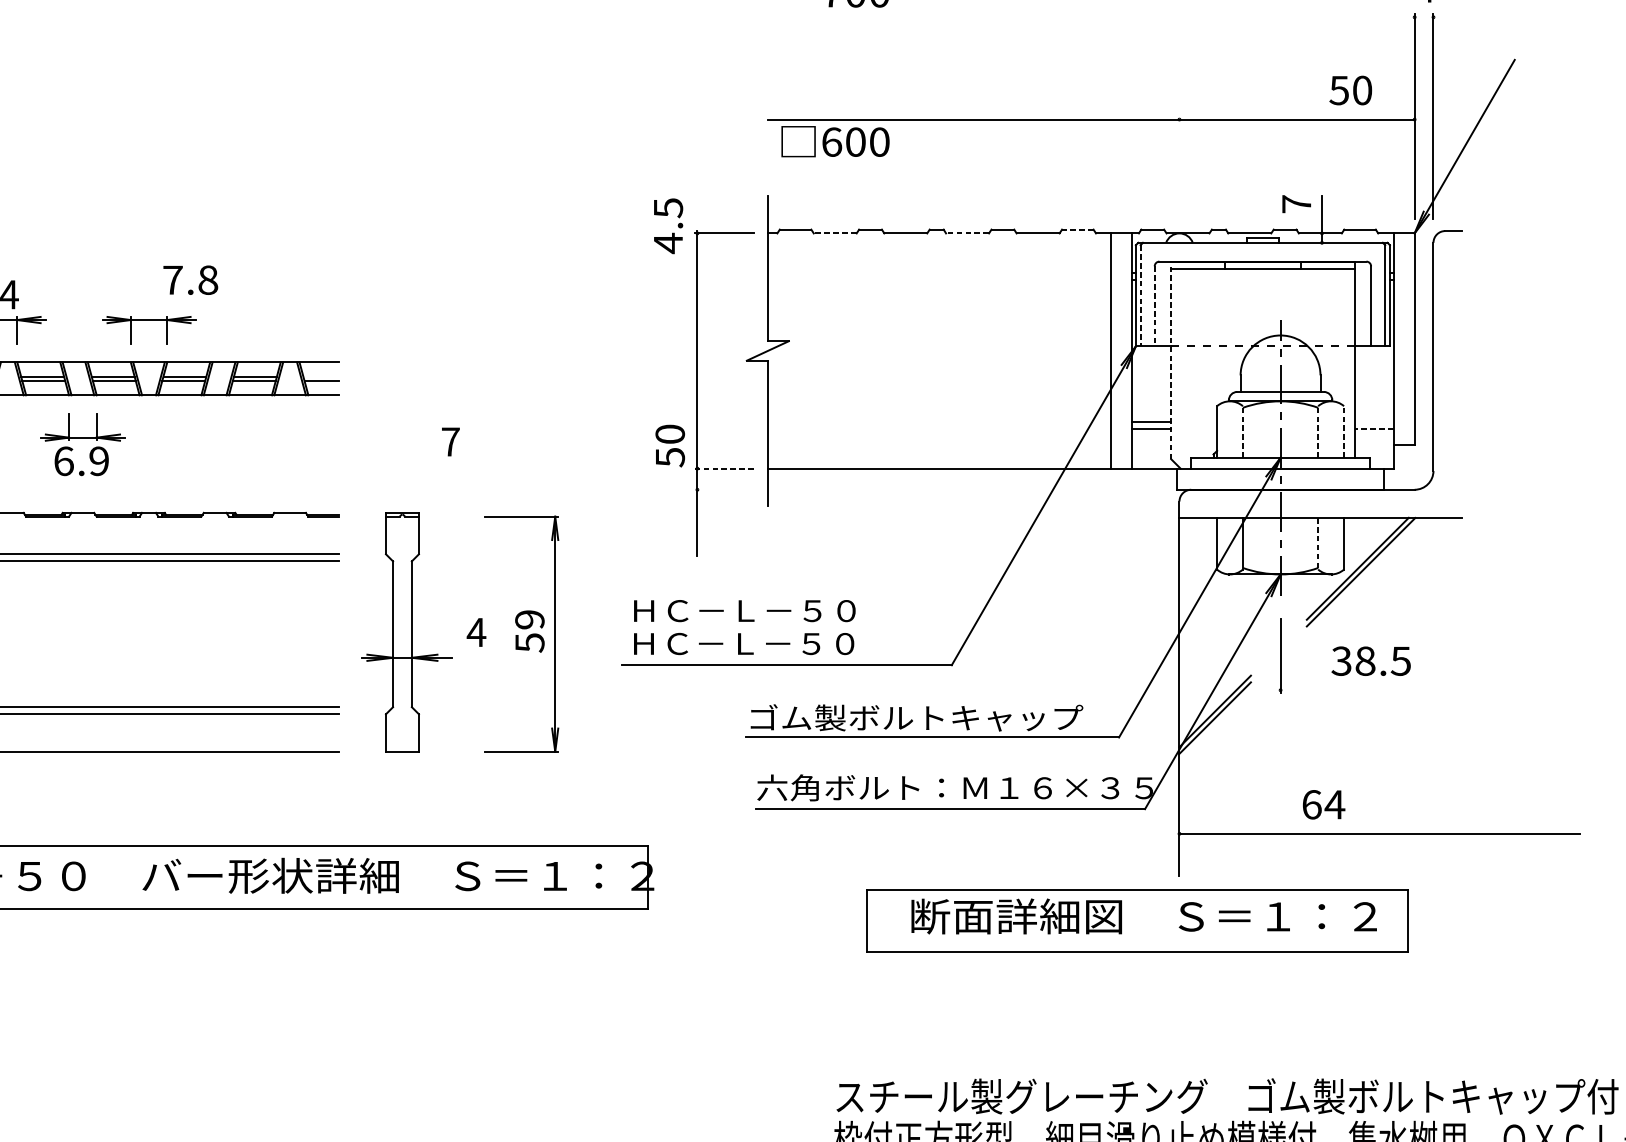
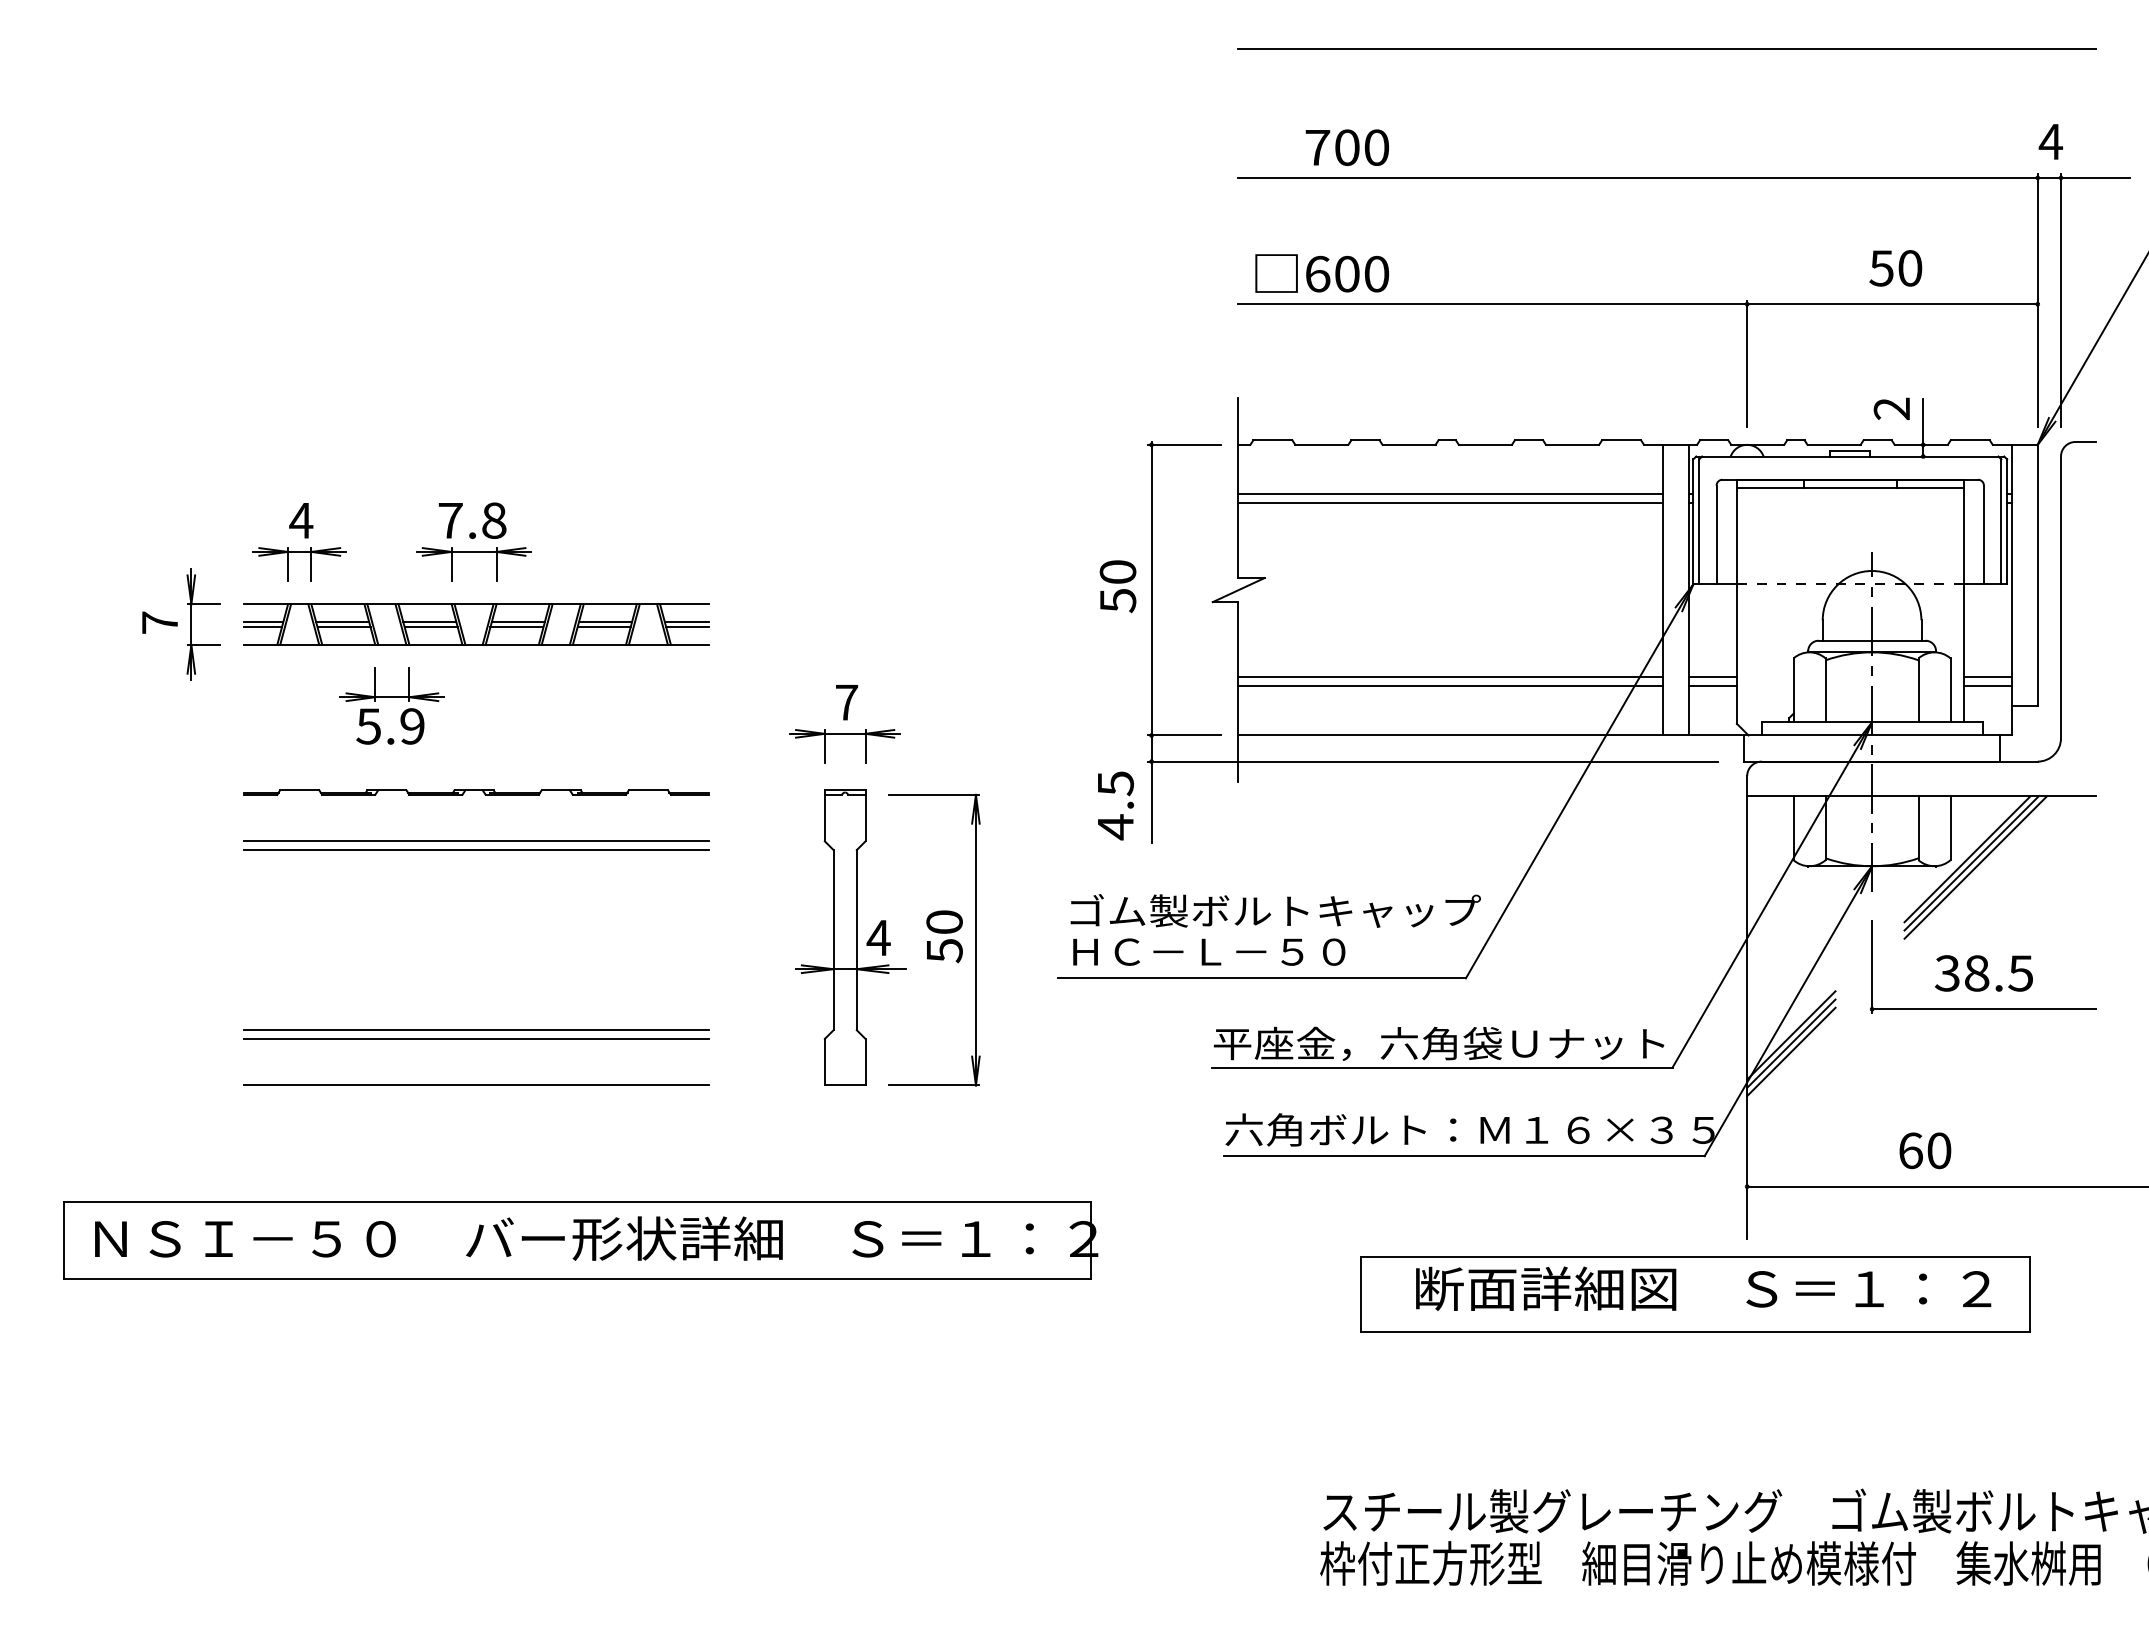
line: (1128, 16) -> (1684, 177), added
text: (1350, 90) -> (1895, 268), moved
text: (835, 141) -> (1322, 273), moved
line: (1179, 167) -> (1747, 363), added
text: (1296, 203) -> (1891, 408), 7 -> 2
text: (668, 225) -> (1115, 805), moved
line: (1077, 229) -> (1621, 440), dashed -> solid
line: (834, 233) -> (1321, 444), dashed -> solid
line: (967, 233) -> (1485, 444), dashed -> solid
line: (939, 273) -> (1450, 494), added
text: (190, 280) -> (472, 520), moved
line: (939, 280) -> (1450, 503), added
line: (1140, 296) -> (1699, 522), dashed -> solid
line: (1154, 306) -> (1716, 535), dashed -> solid
line: (1170, 360) -> (1736, 601), dashed -> solid
line: (320, 376) -> (686, 621), added
line: (939, 421) -> (1450, 677), added
line: (1373, 421) -> (1987, 677), added
line: (939, 428) -> (1450, 686), added
line: (1373, 428) -> (1987, 686), dashed -> solid
line: (1242, 432) -> (1825, 690), dashed -> solid
line: (1318, 432) -> (1918, 690), dashed -> solid
line: (1344, 432) -> (1950, 690), dashed -> solid
text: (669, 445) -> (1117, 586), moved
text: (63, 461) -> (368, 726), 6.9 -> 5.9
part: (448, 467) -> (844, 734), added
line: (724, 468) -> (1184, 735), dashed -> solid
line: (925, 489) -> (1433, 761), added
line: (1318, 543) -> (1918, 828), dashed -> solid
line: (1364, 575) -> (1975, 867), added
text: (797, 610) -> (1275, 910), ＨＣ－Ｌ－５０ -> ゴム製ボルトキャップ
text: (529, 619) -> (944, 922), 59 -> 50
part: (406, 632) -> (850, 937), moved
line: (1370, 690) -> (1983, 1009), added
text: (929, 717) -> (1438, 1043), ゴム製ボルトキャップ -> 平座金，六角袋Ｕナット
line: (1215, 724) -> (1791, 1051), added
text: (1335, 804) -> (1939, 1150), 64 -> 60

